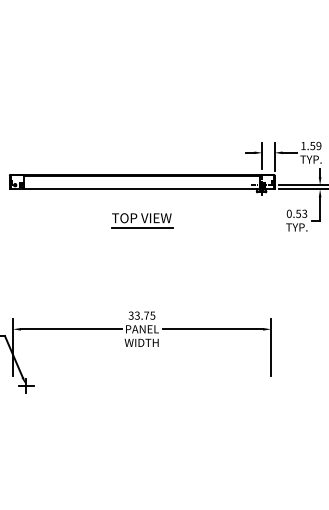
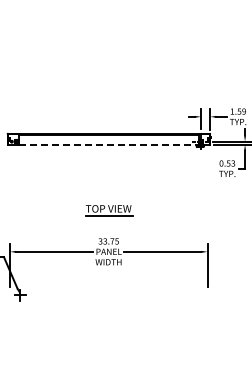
line: (142, 188) -> (109, 144), solid -> dashed
part: (142, 220) -> (109, 210), moved

